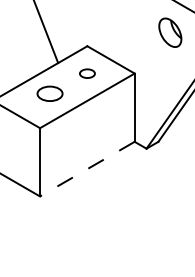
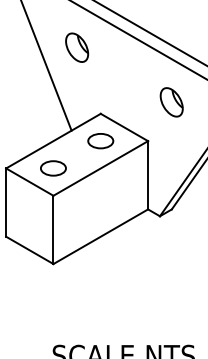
part: (170, 32) -> (171, 102), moved
part: (87, 73) -> (100, 141), size x1.67
part: (50, 93) -> (53, 168), moved
line: (87, 168) -> (100, 236), dashed -> solid

